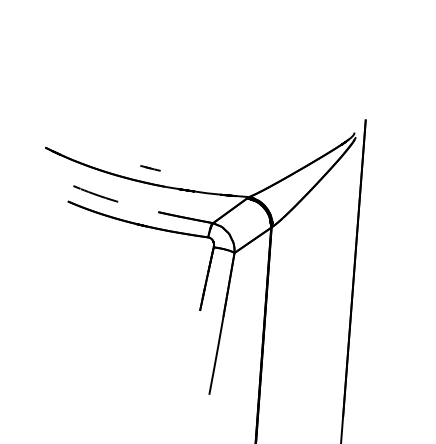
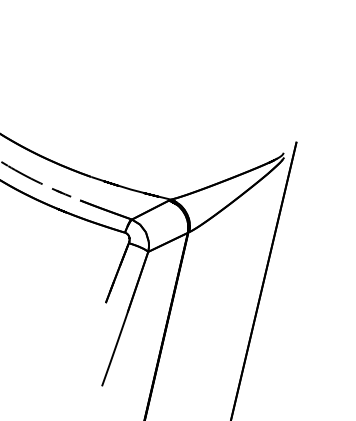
line: (150, 168) -> (61, 192), moved

